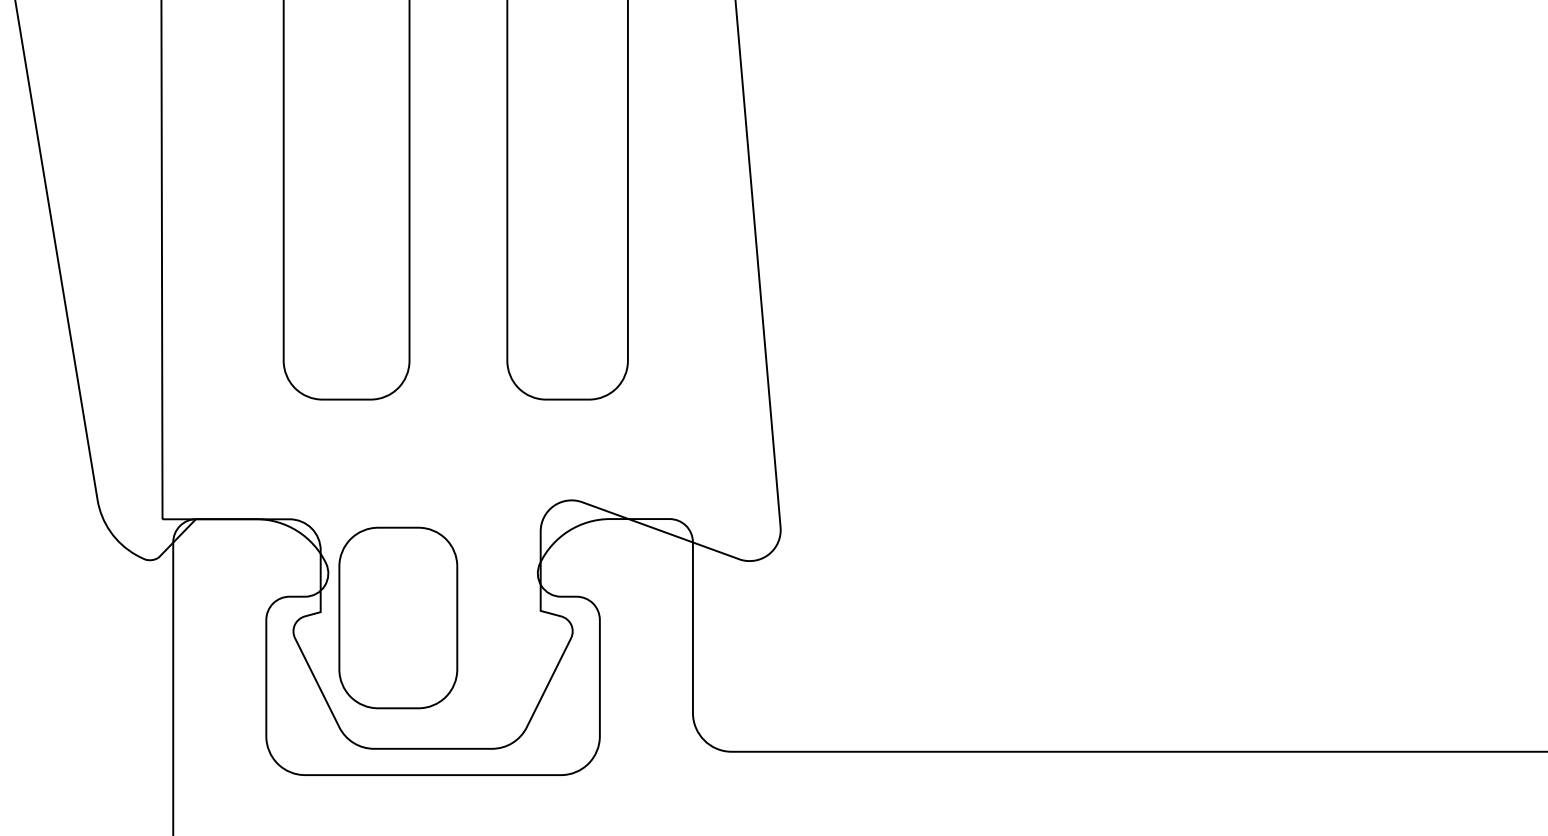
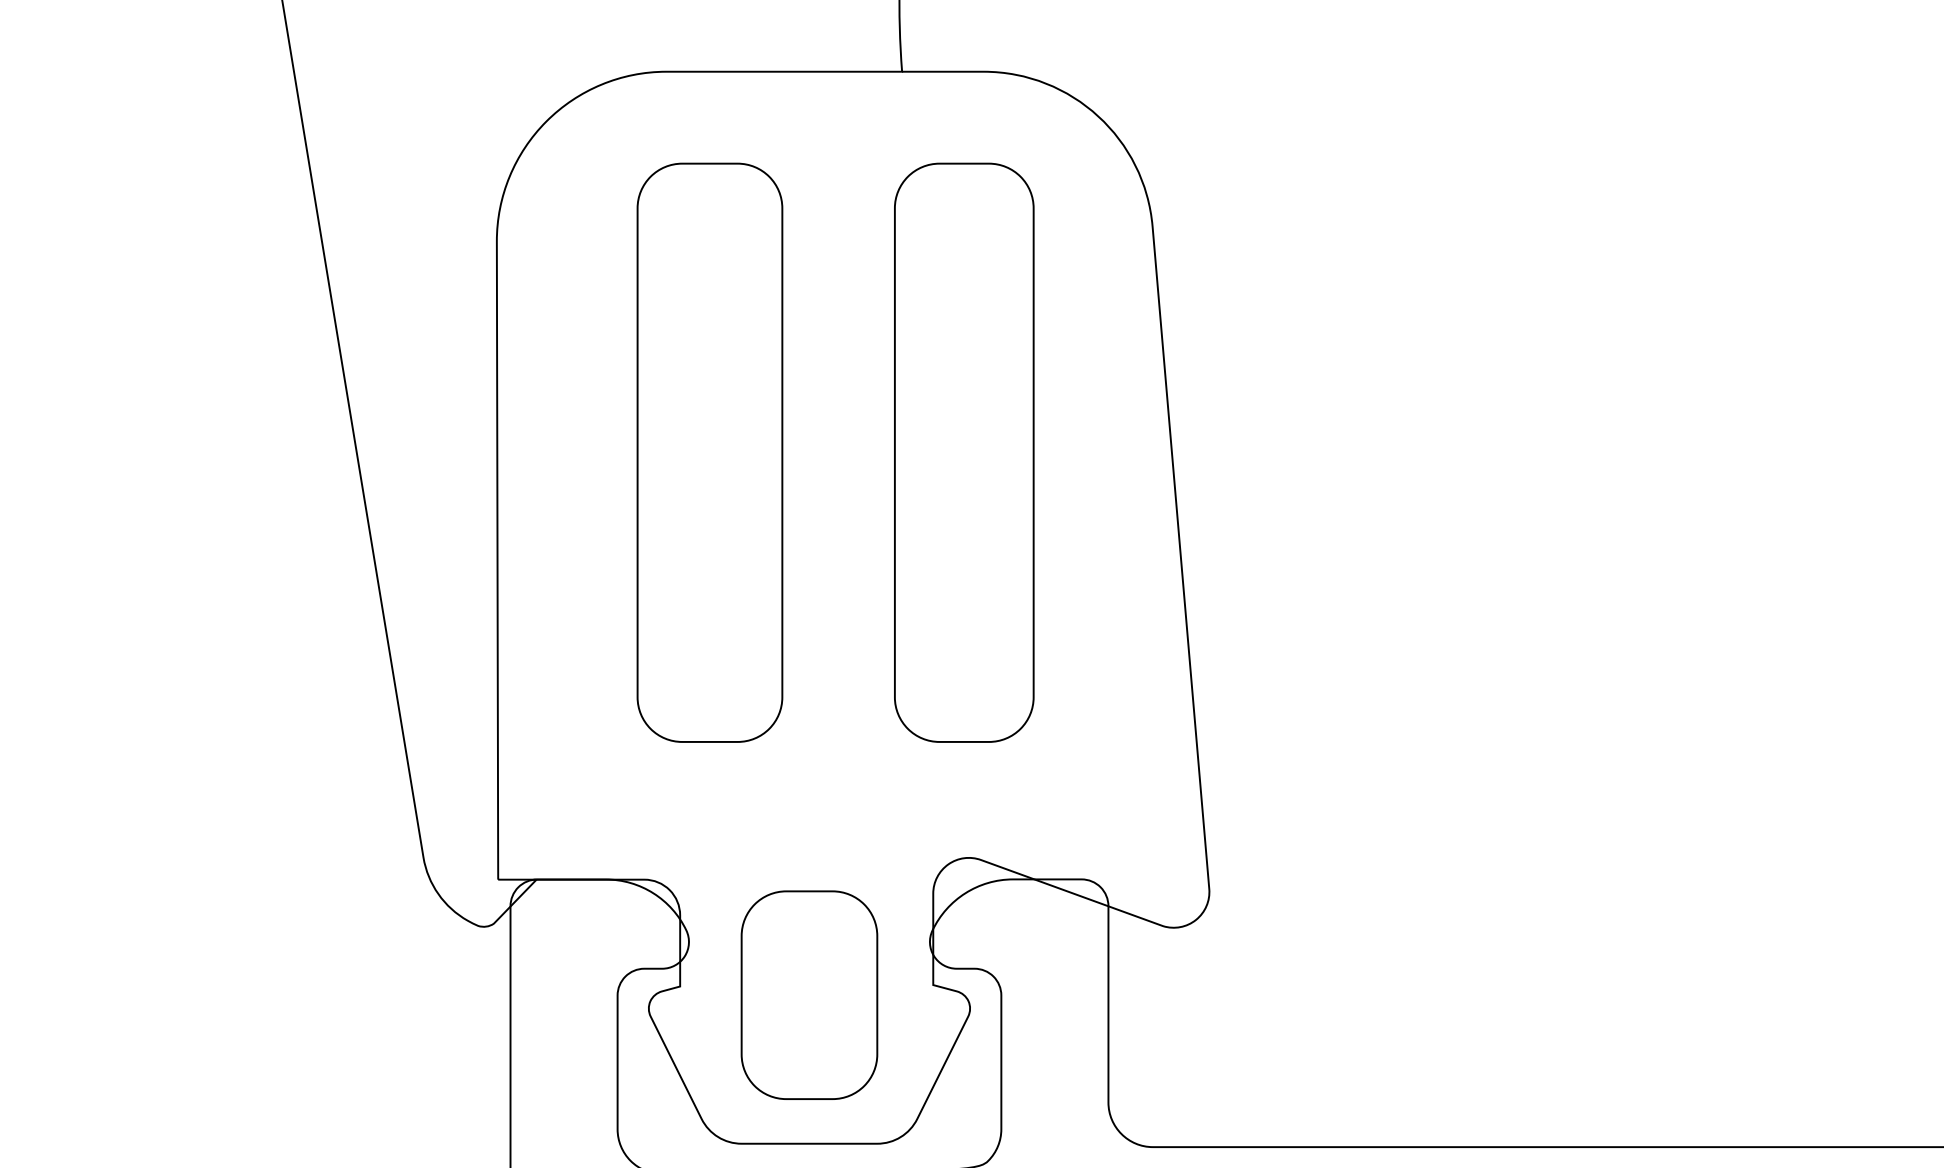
part: (398, 617) -> (809, 994), moved

